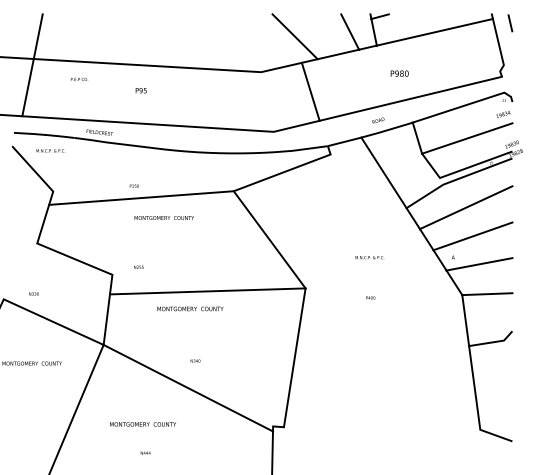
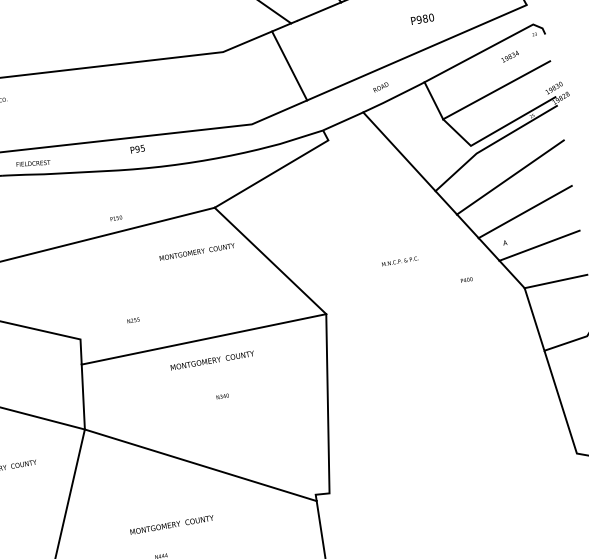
text: (399, 73) -> (422, 19), moved
text: (140, 90) -> (136, 149), moved
text: (503, 114) -> (510, 56), moved
text: (133, 185) -> (115, 217), moved
text: (163, 217) -> (196, 251), moved
text: (138, 266) -> (132, 319), moved
text: (370, 297) -> (466, 279), moved
text: (190, 308) -> (212, 360), moved
text: (195, 360) -> (222, 395), moved
text: (142, 424) -> (171, 525), moved

